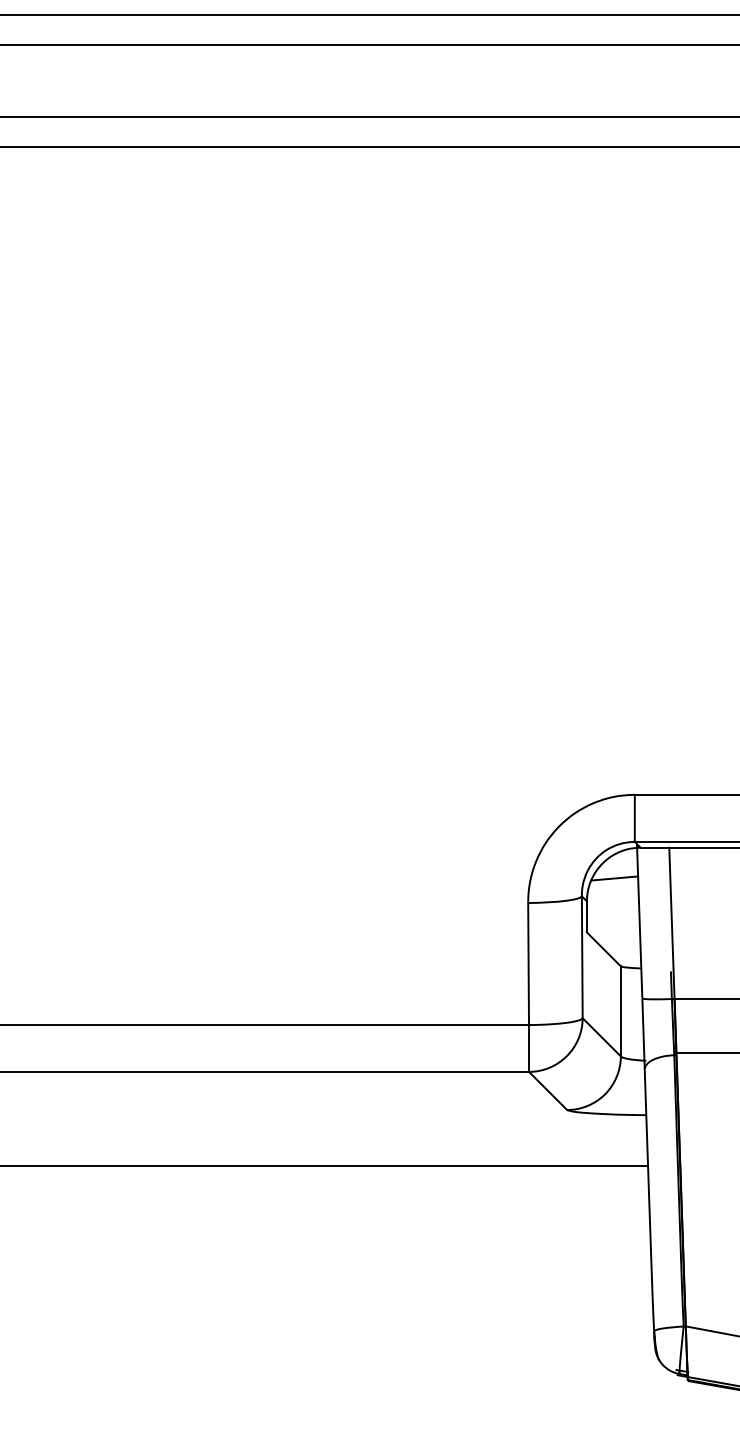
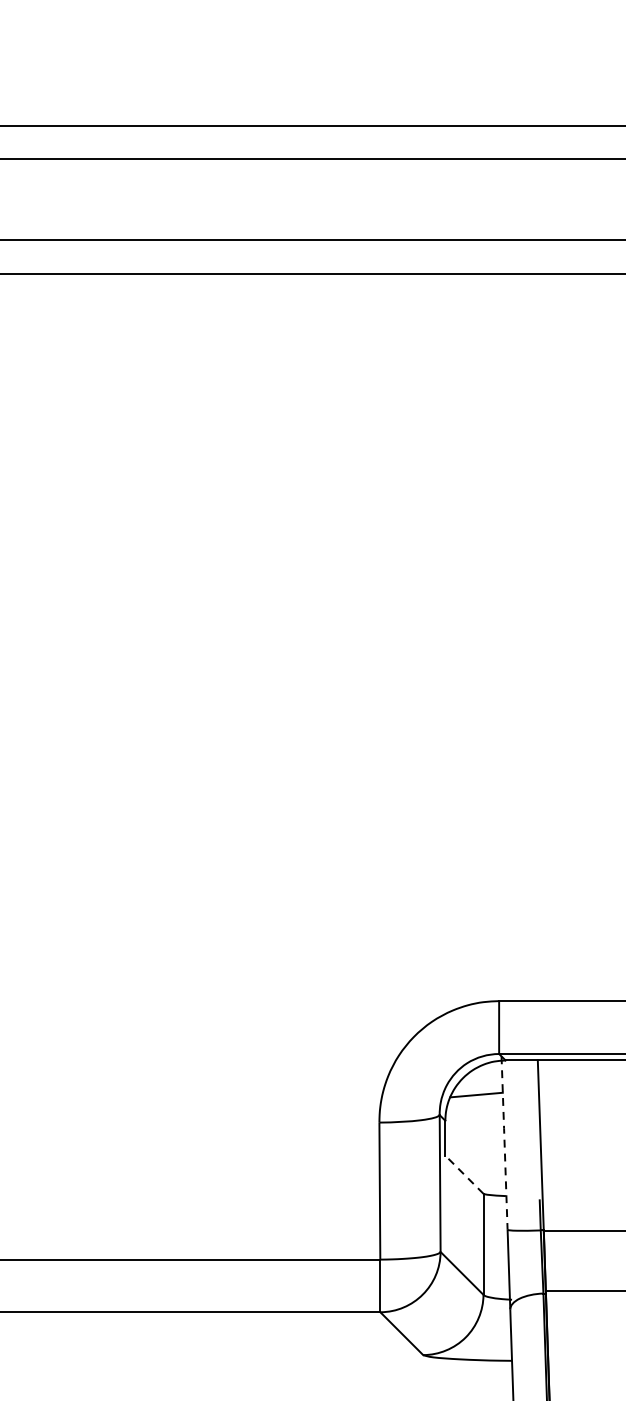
line: (639, 921) -> (504, 1143), solid -> dashed
line: (603, 949) -> (463, 1174), solid -> dashed

